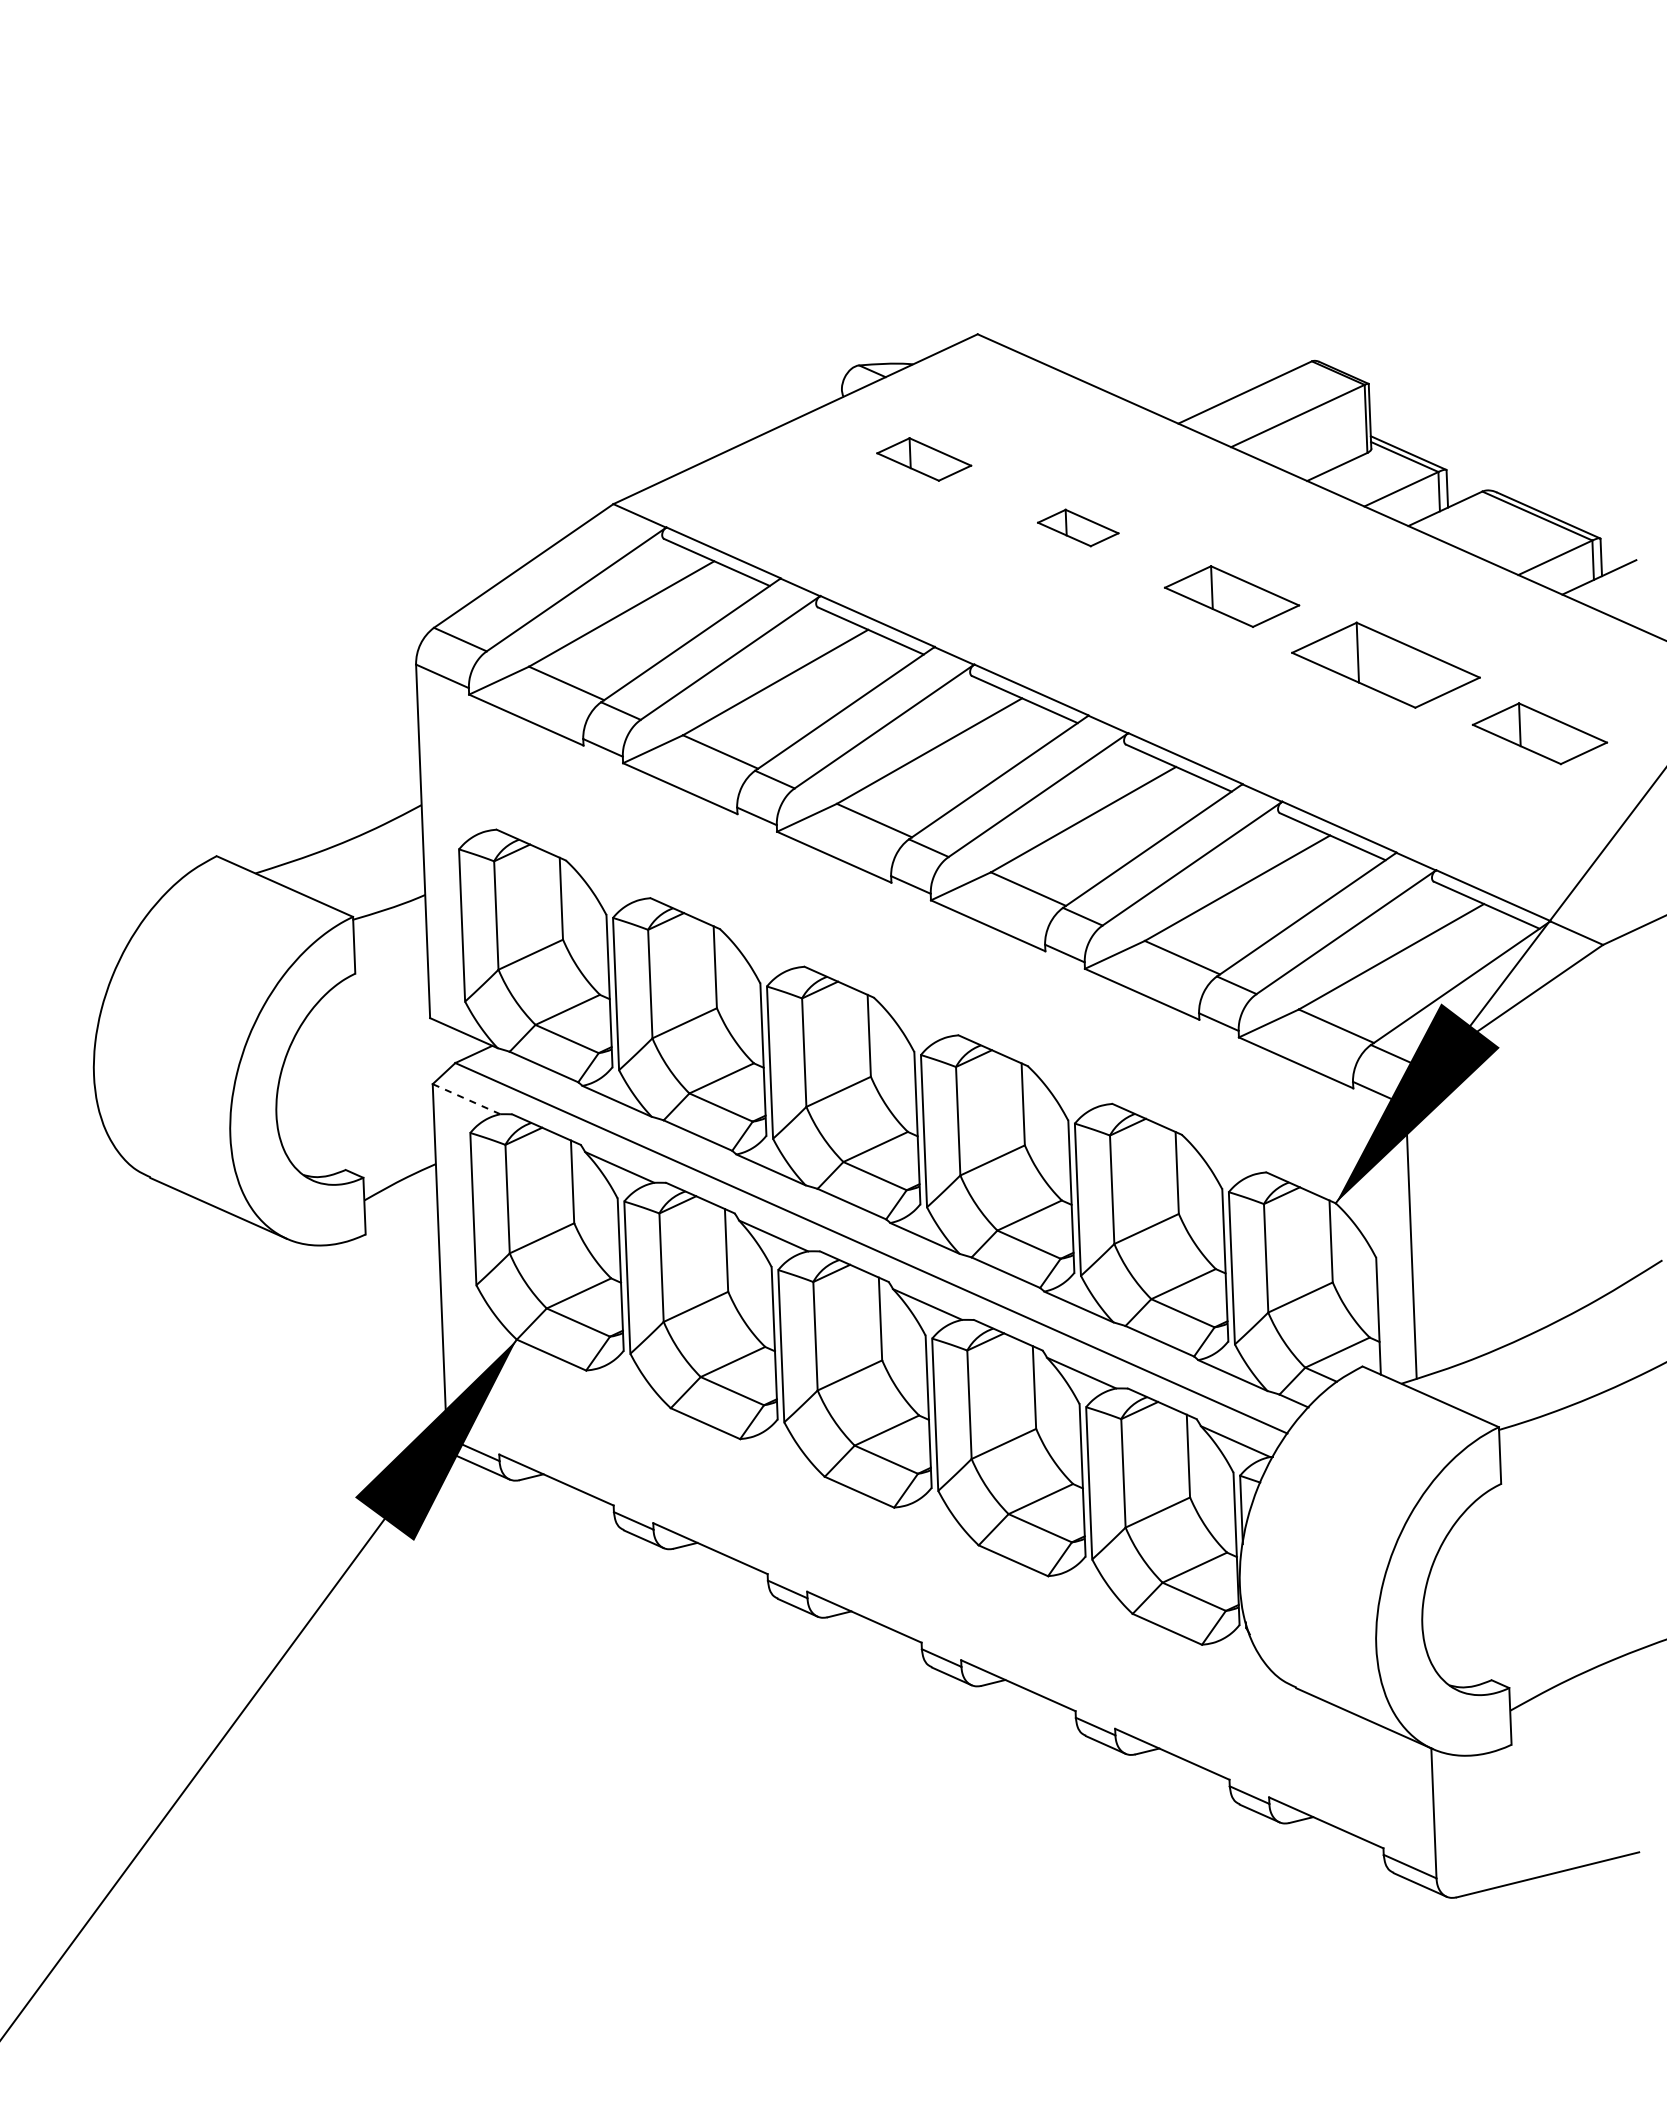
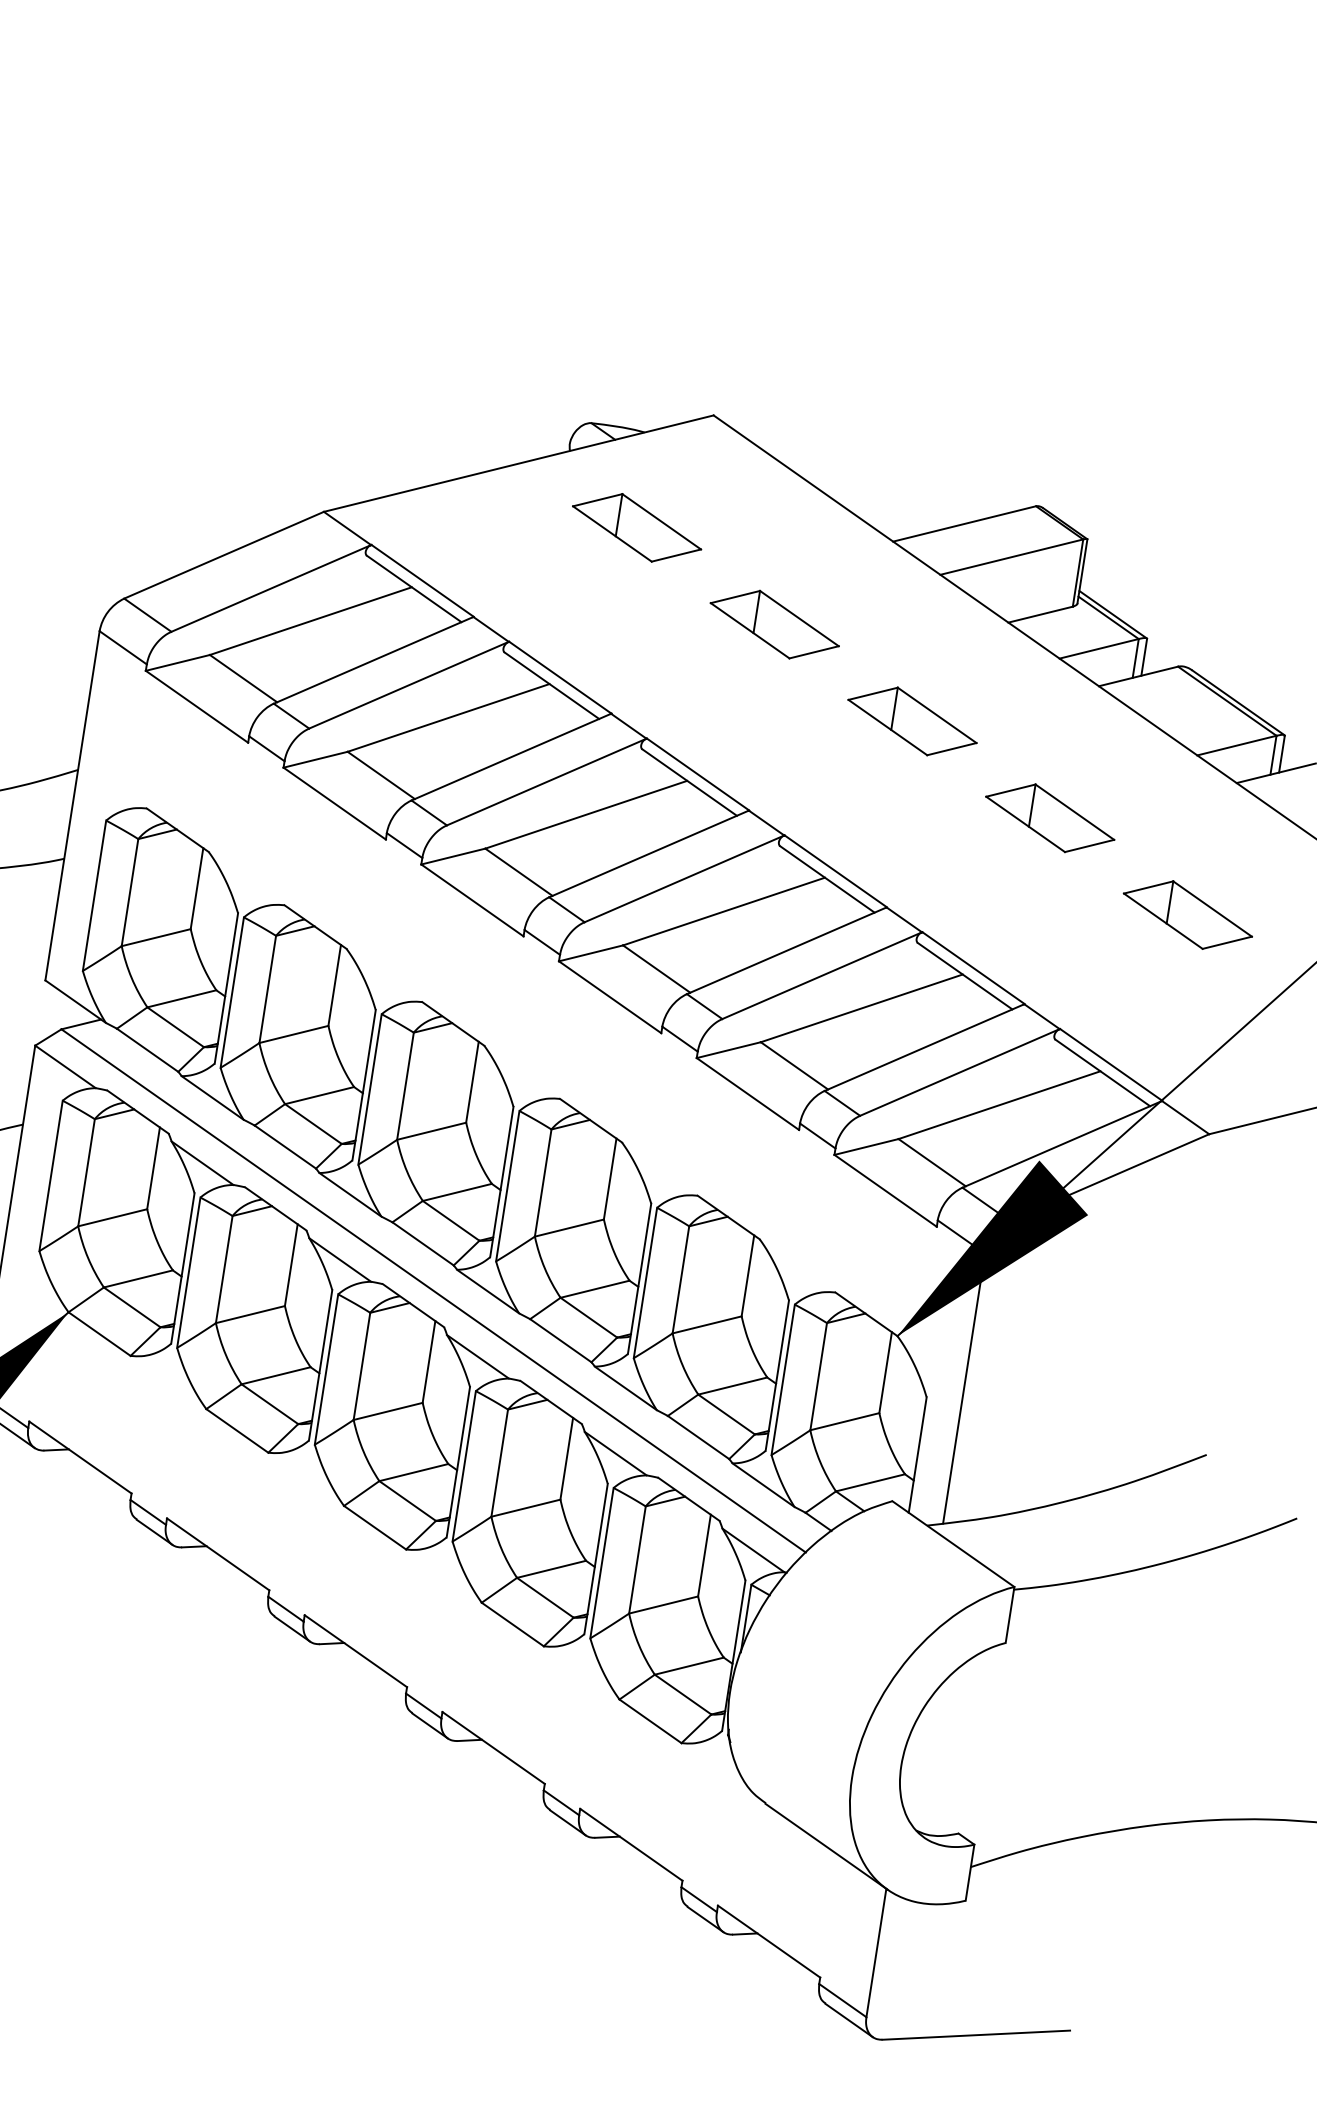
part: (924, 459) -> (637, 527), size x1.43
part: (1078, 527) -> (775, 624), size x1.67
part: (1385, 664) -> (1049, 817), size x0.71
line: (466, 1098) -> (65, 1066), dashed -> solid

